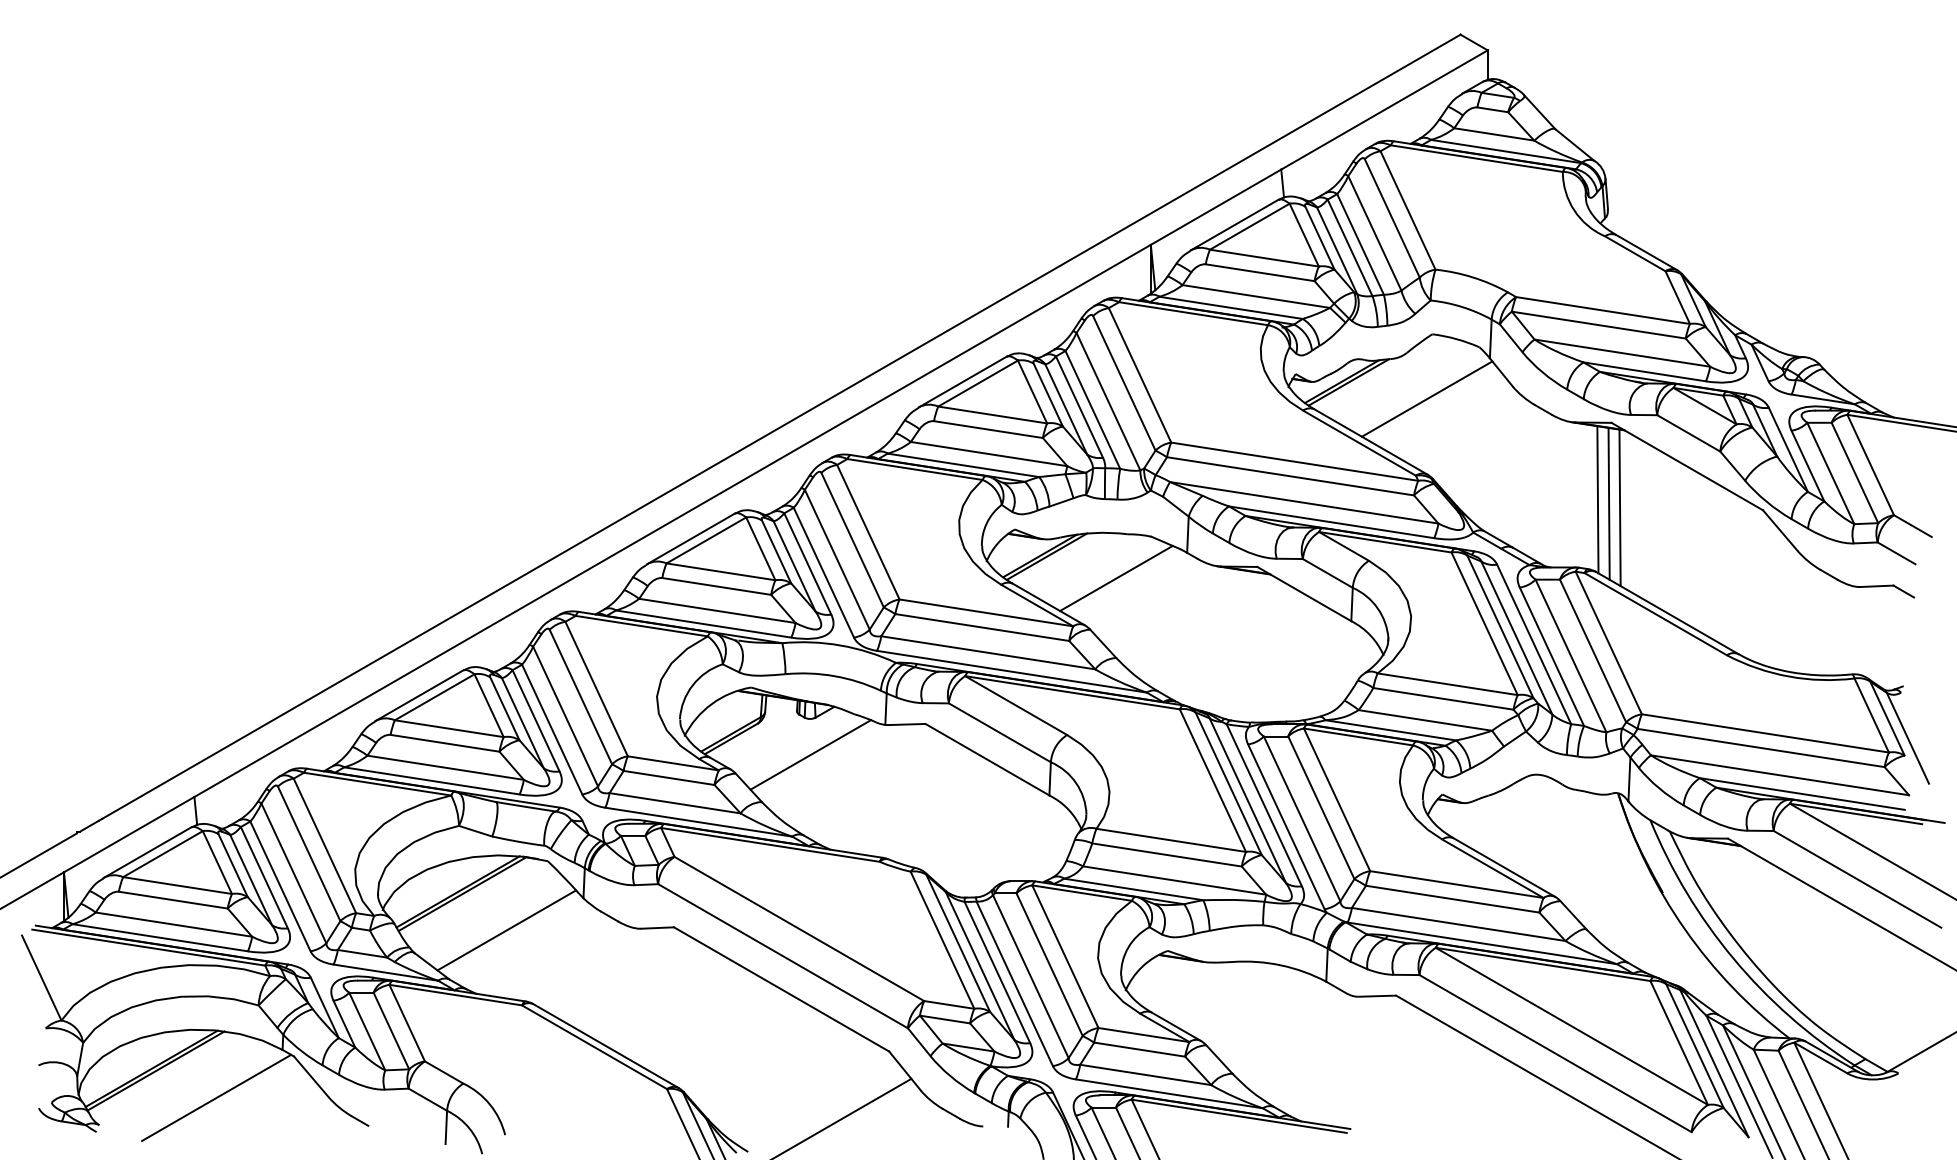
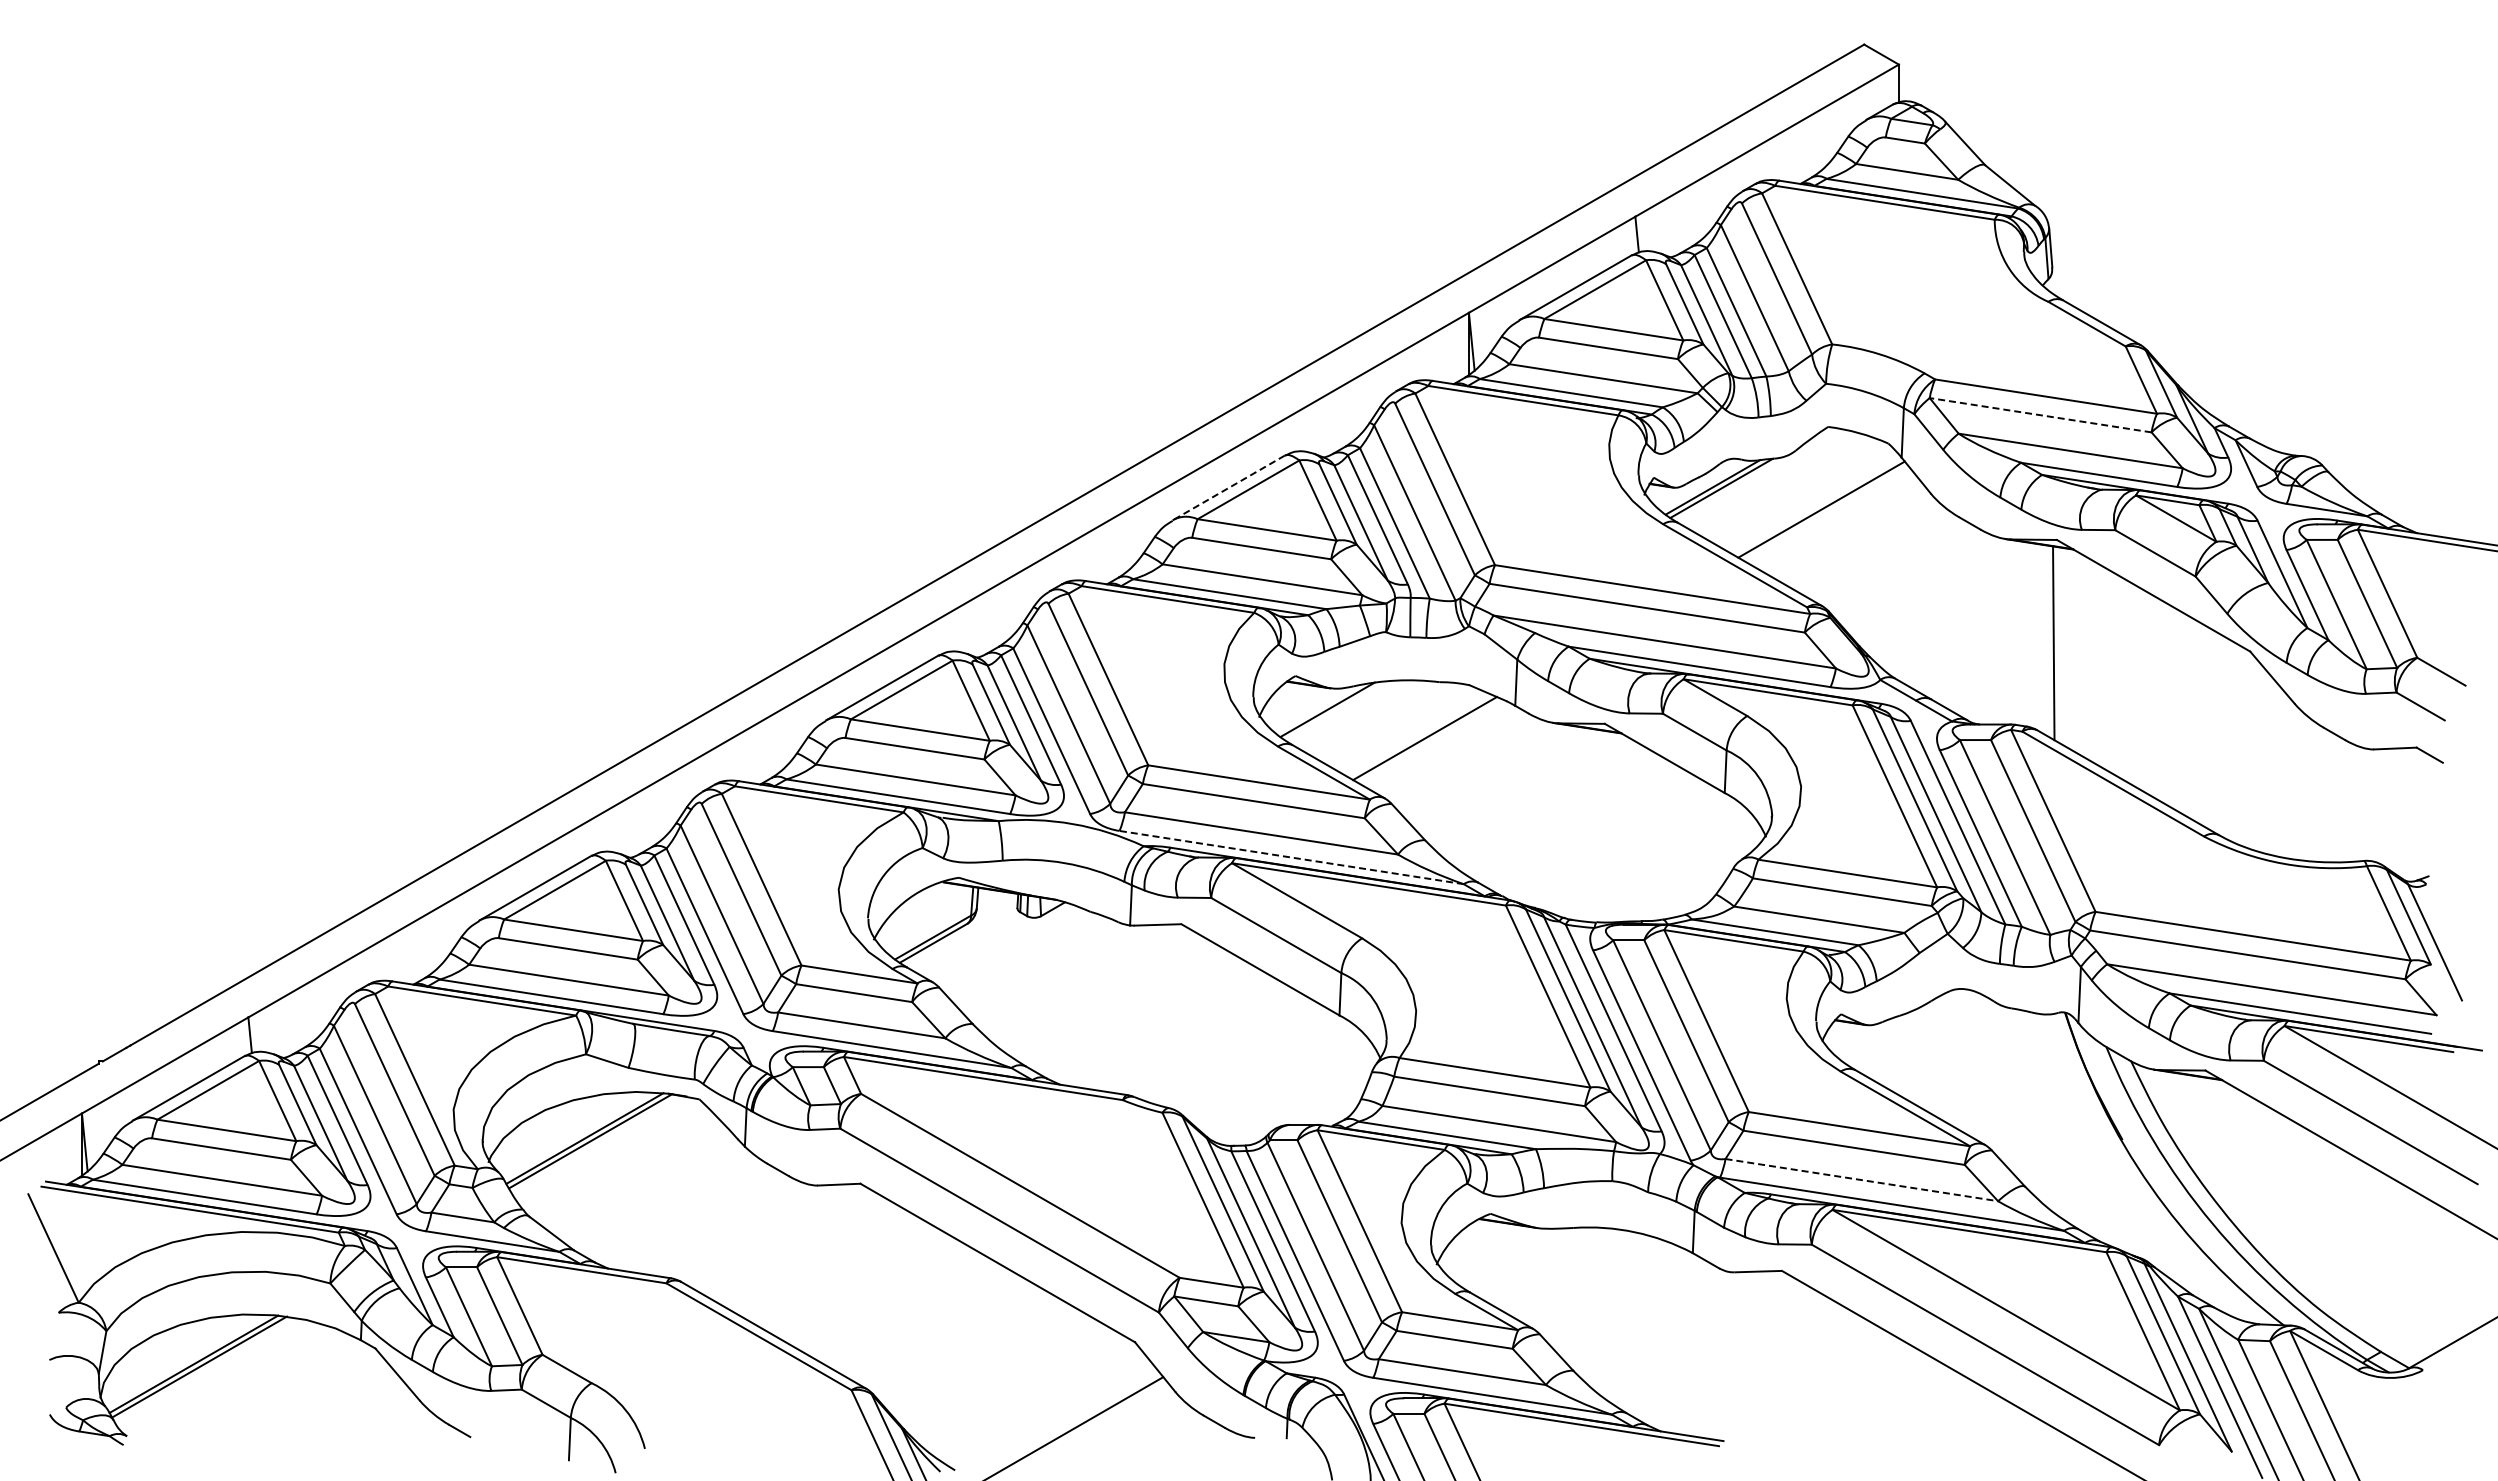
line: (1598, 325) -> (2040, 415), solid -> dashed
line: (962, 381) -> (1228, 487), solid -> dashed
line: (1597, 499) -> (2039, 637), removed
line: (1619, 507) -> (2067, 648), removed
line: (1047, 556) -> (1336, 710), removed
line: (1011, 671) -> (1291, 857), solid -> dashed
line: (810, 754) -> (1034, 963), removed
line: (1458, 924) -> (1861, 1180), solid -> dashed
line: (506, 930) -> (646, 1187), removed
line: (216, 1097) -> (276, 1401), removed

